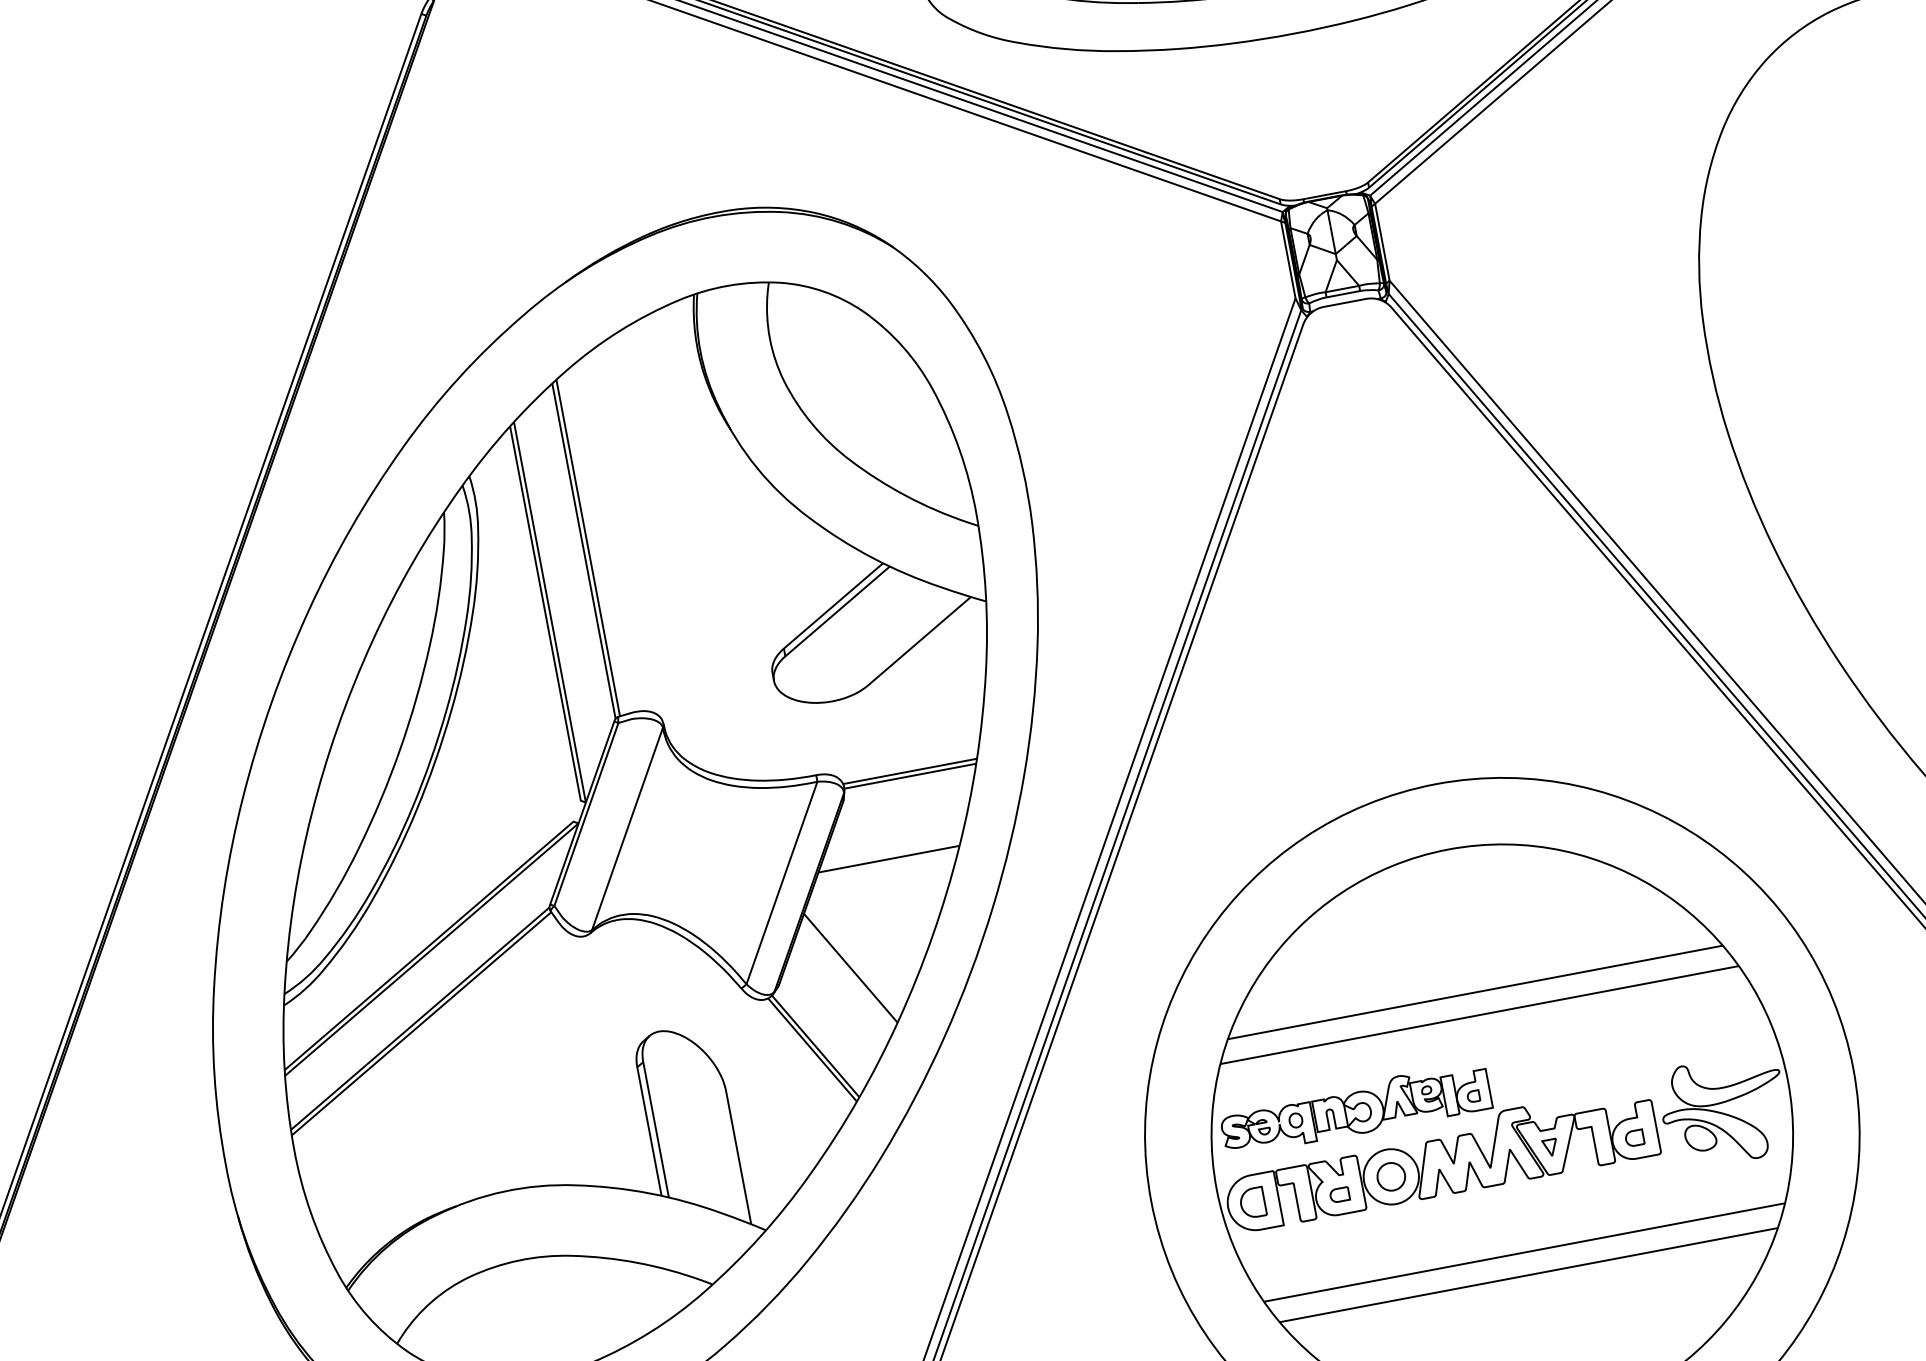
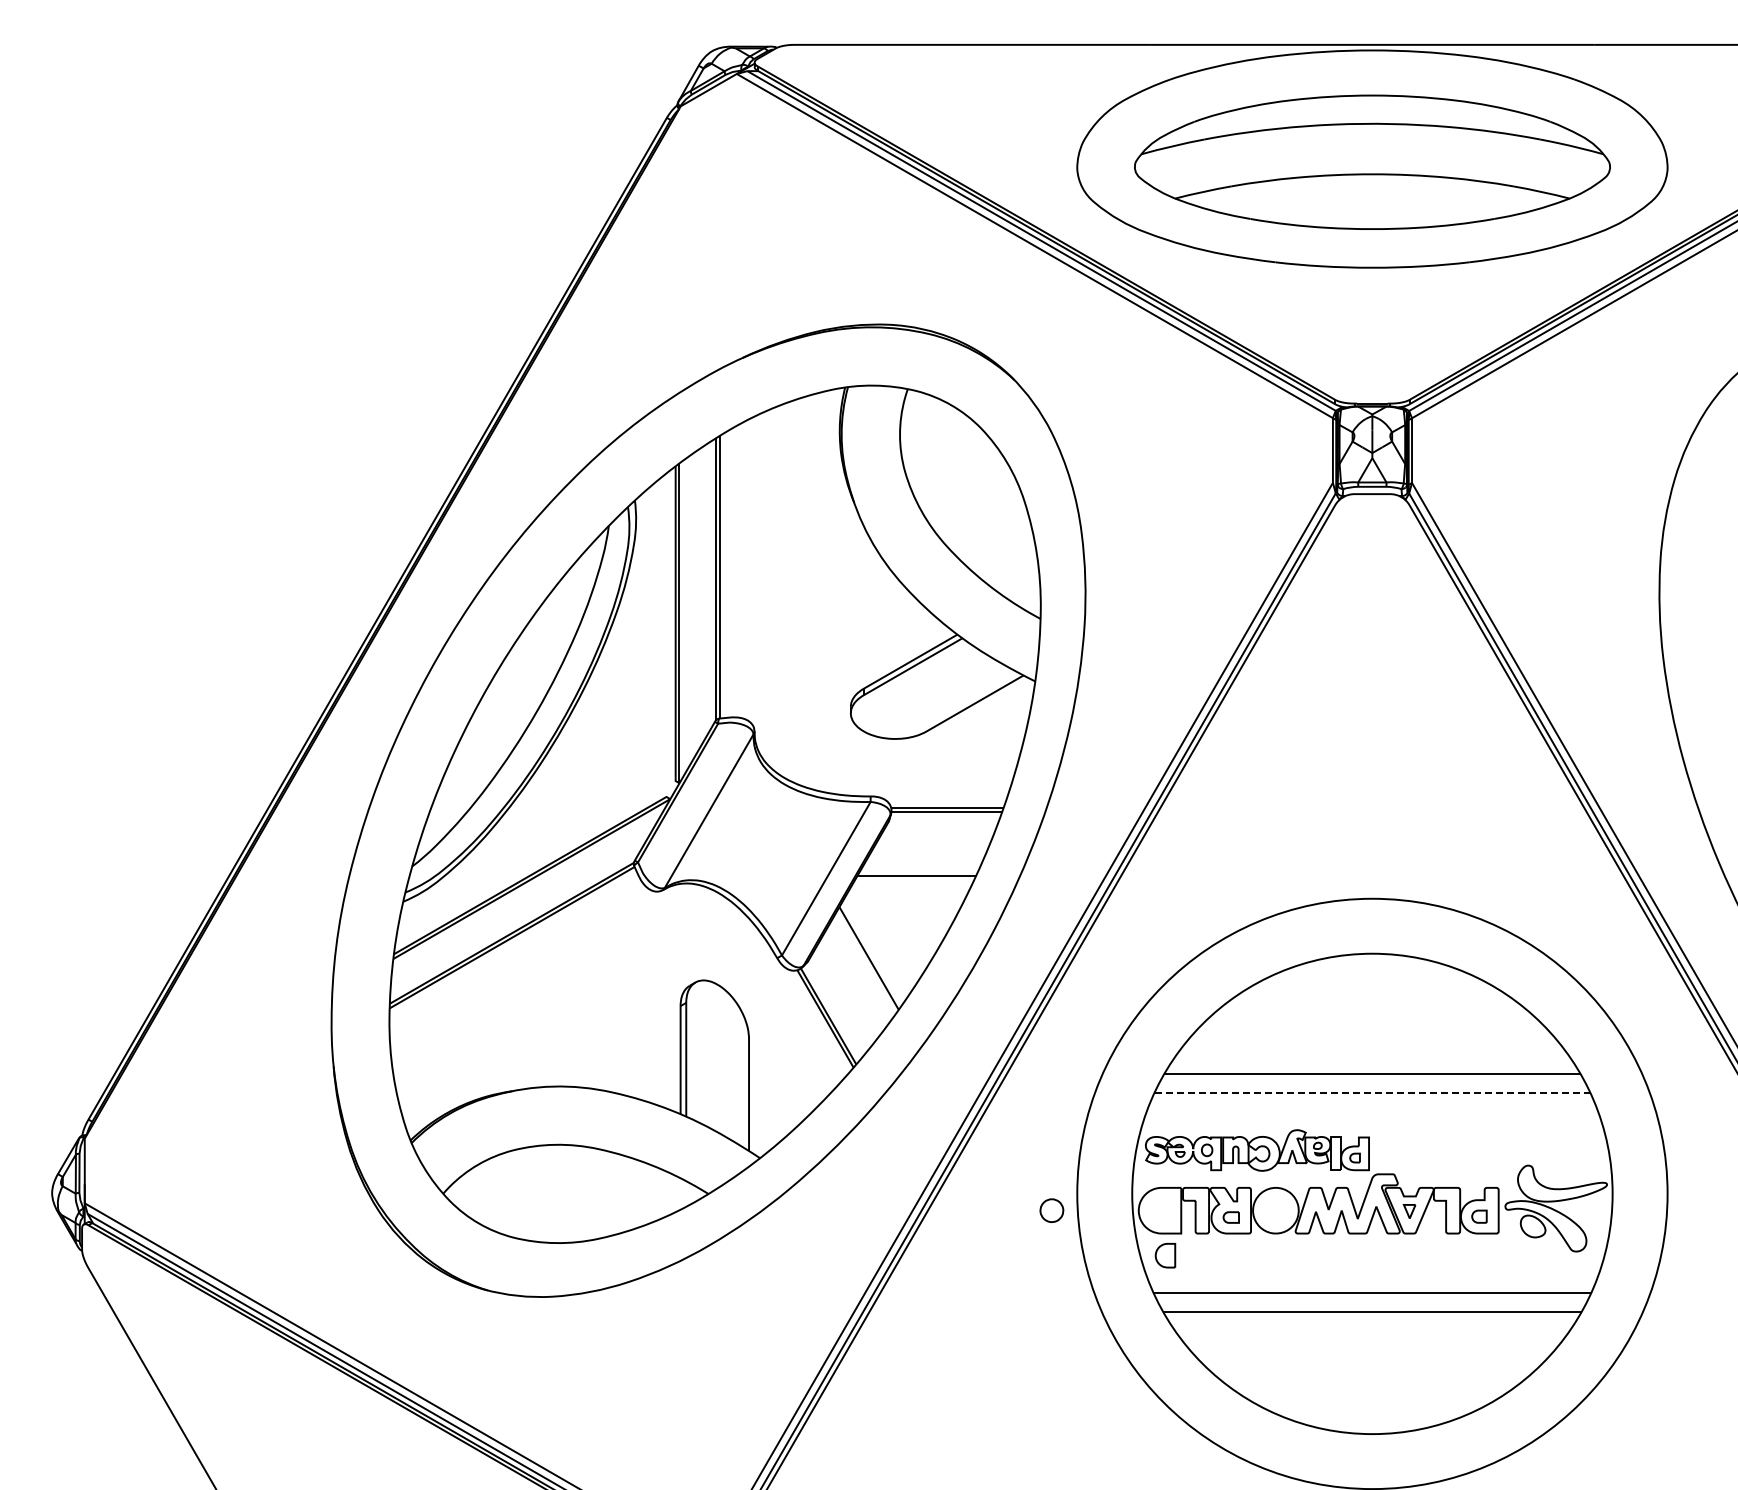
line: (1479, 1014) -> (1372, 1092), solid -> dashed
part: (1390, 1176) -> (1051, 1210), moved
part: (1252, 1202) -> (1165, 1255), moved

